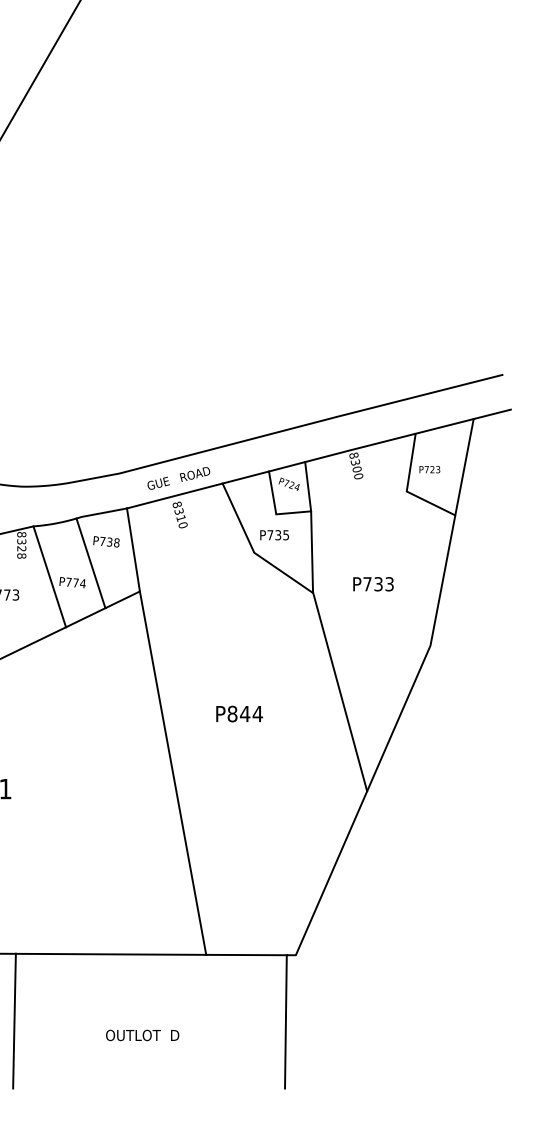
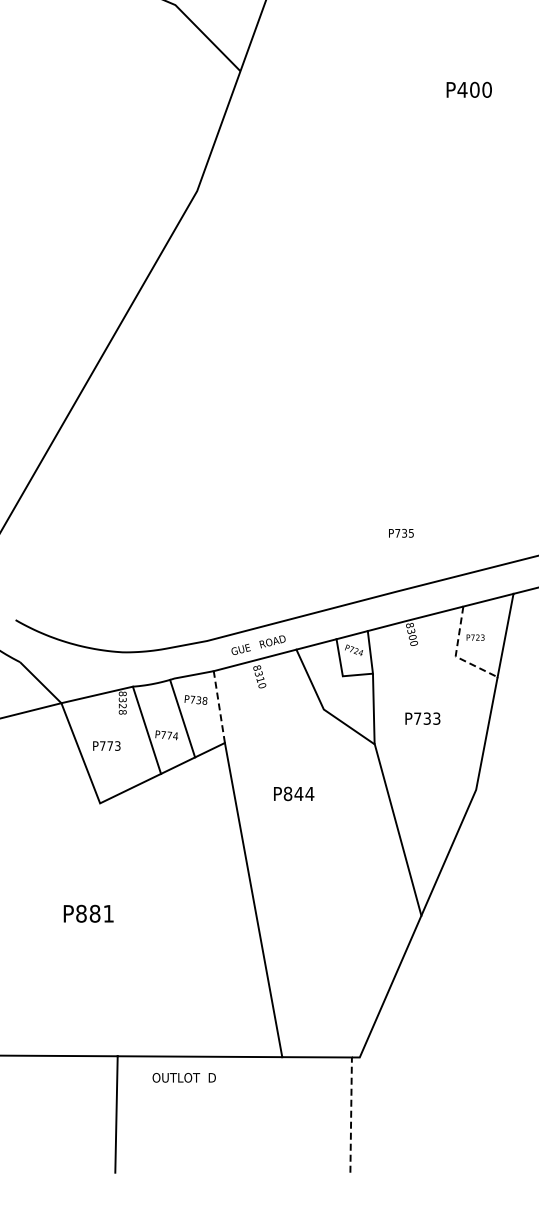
line: (406, 490) -> (455, 655), solid -> dashed
text: (274, 534) -> (401, 532), moved
line: (133, 549) -> (219, 706), solid -> dashed
text: (373, 584) -> (422, 718), moved
text: (240, 713) -> (294, 793), moved
line: (286, 1022) -> (351, 1115), solid -> dashed
text: (141, 1035) -> (183, 1077), moved

